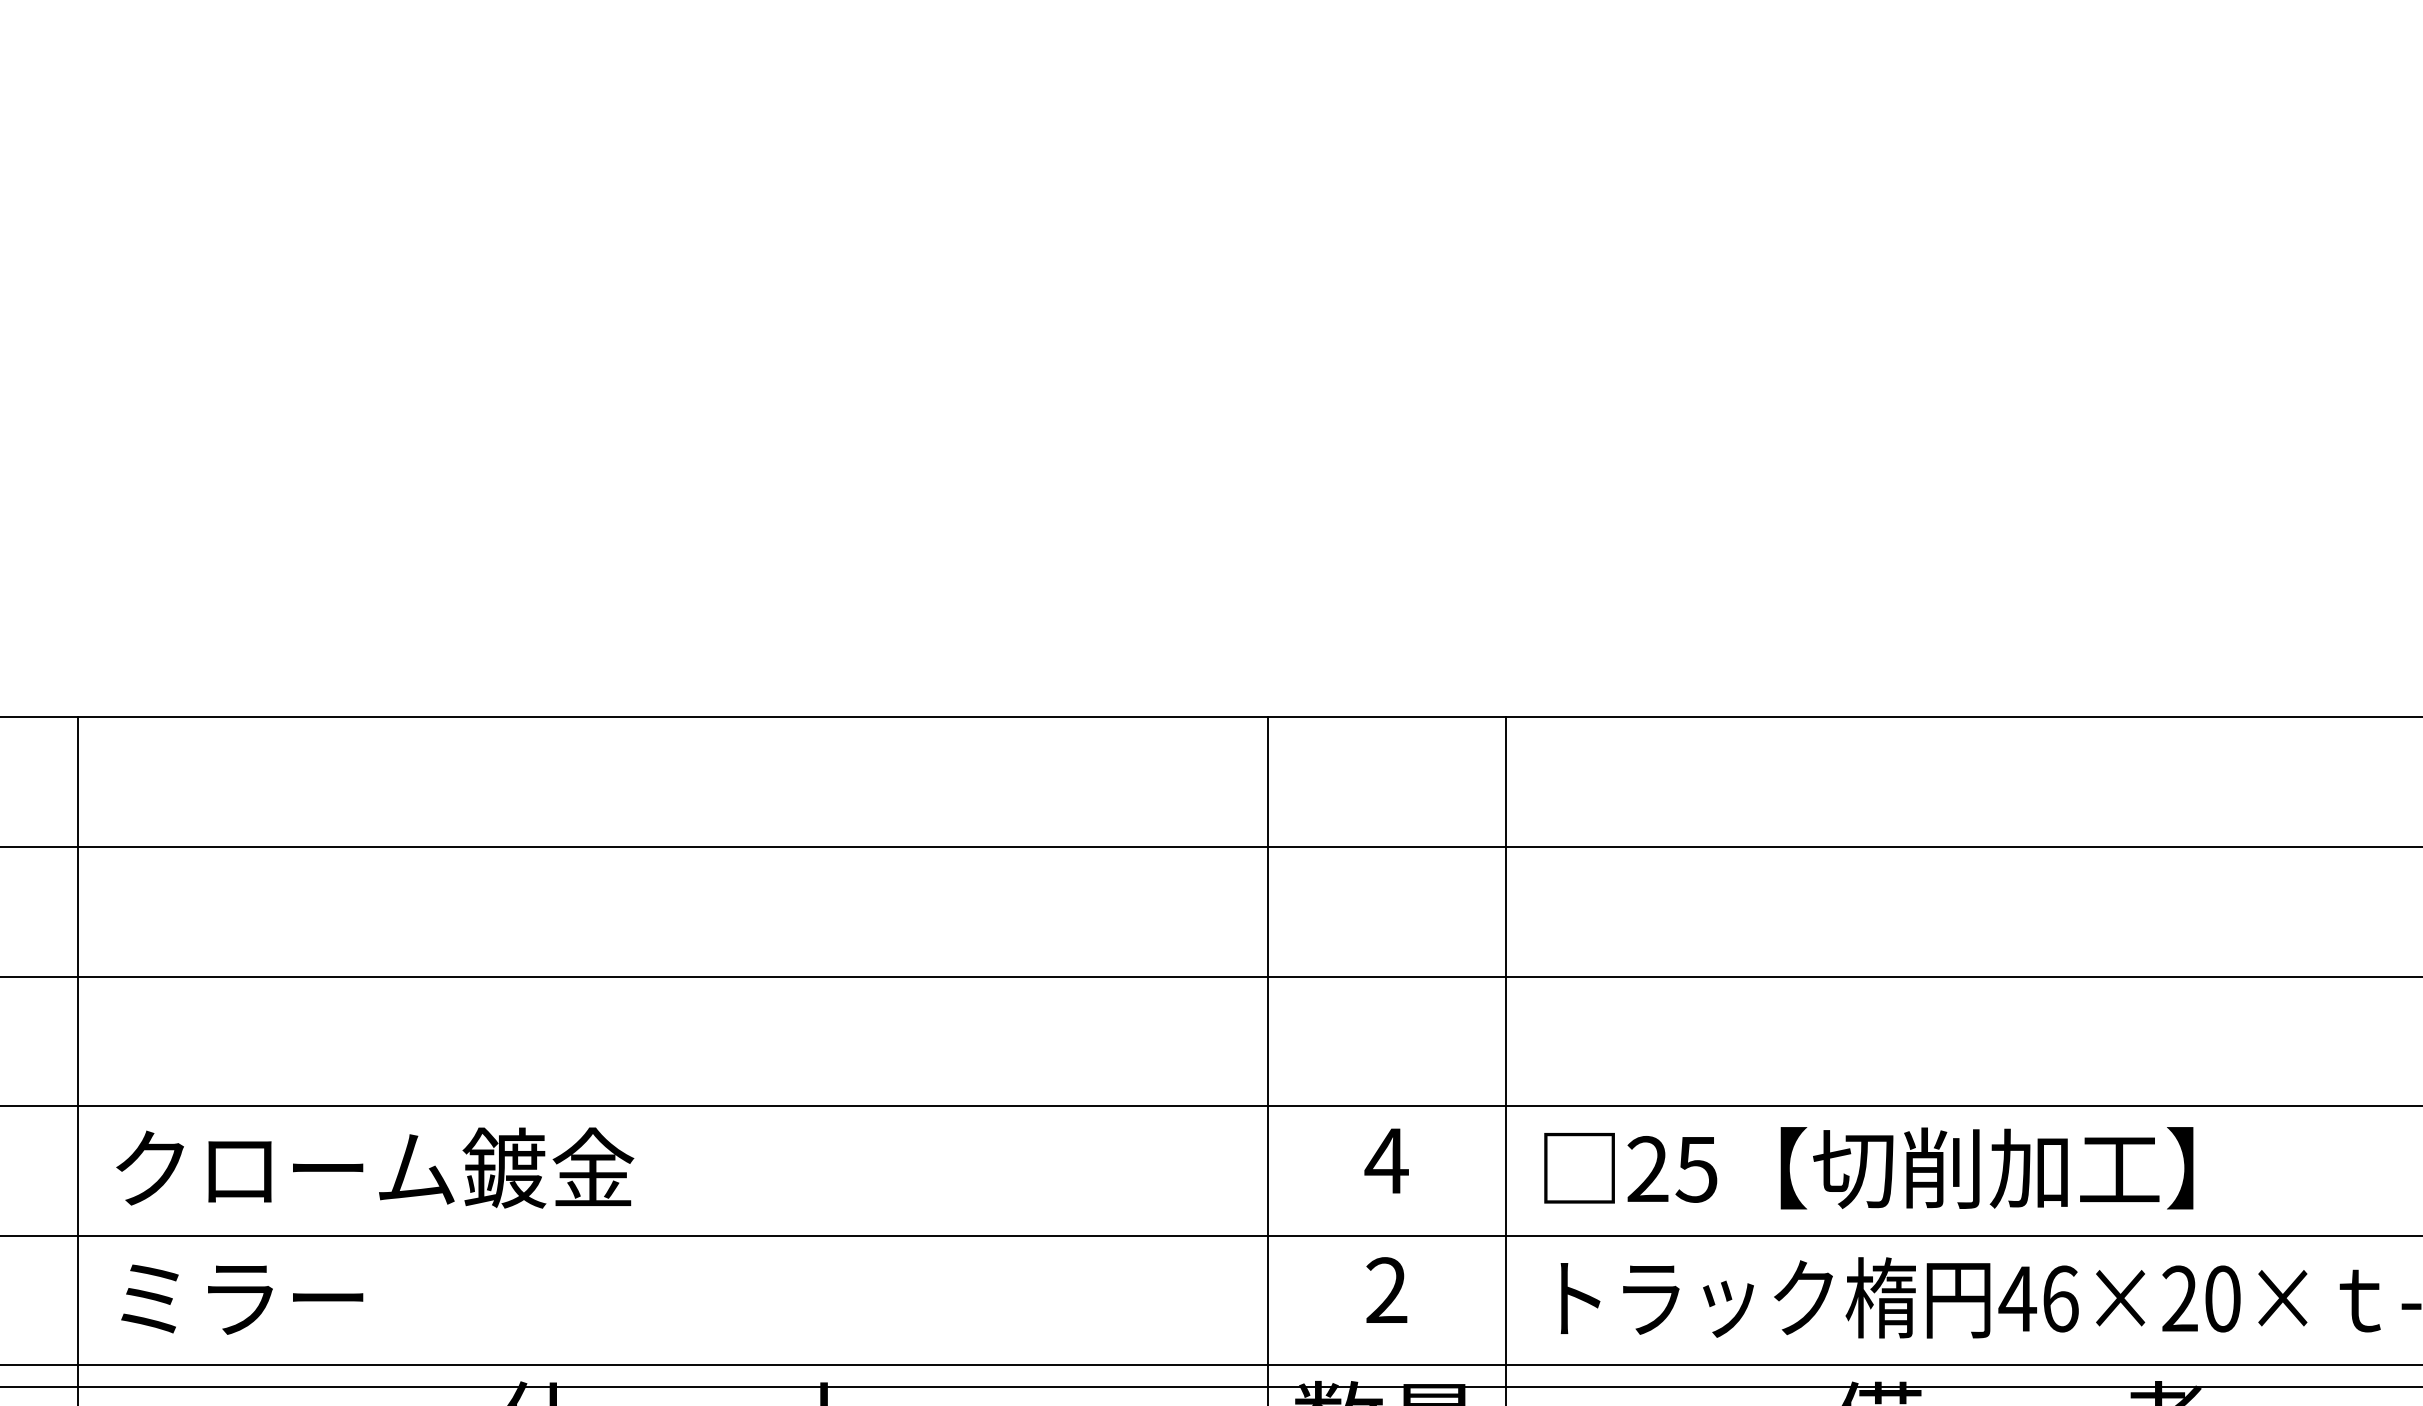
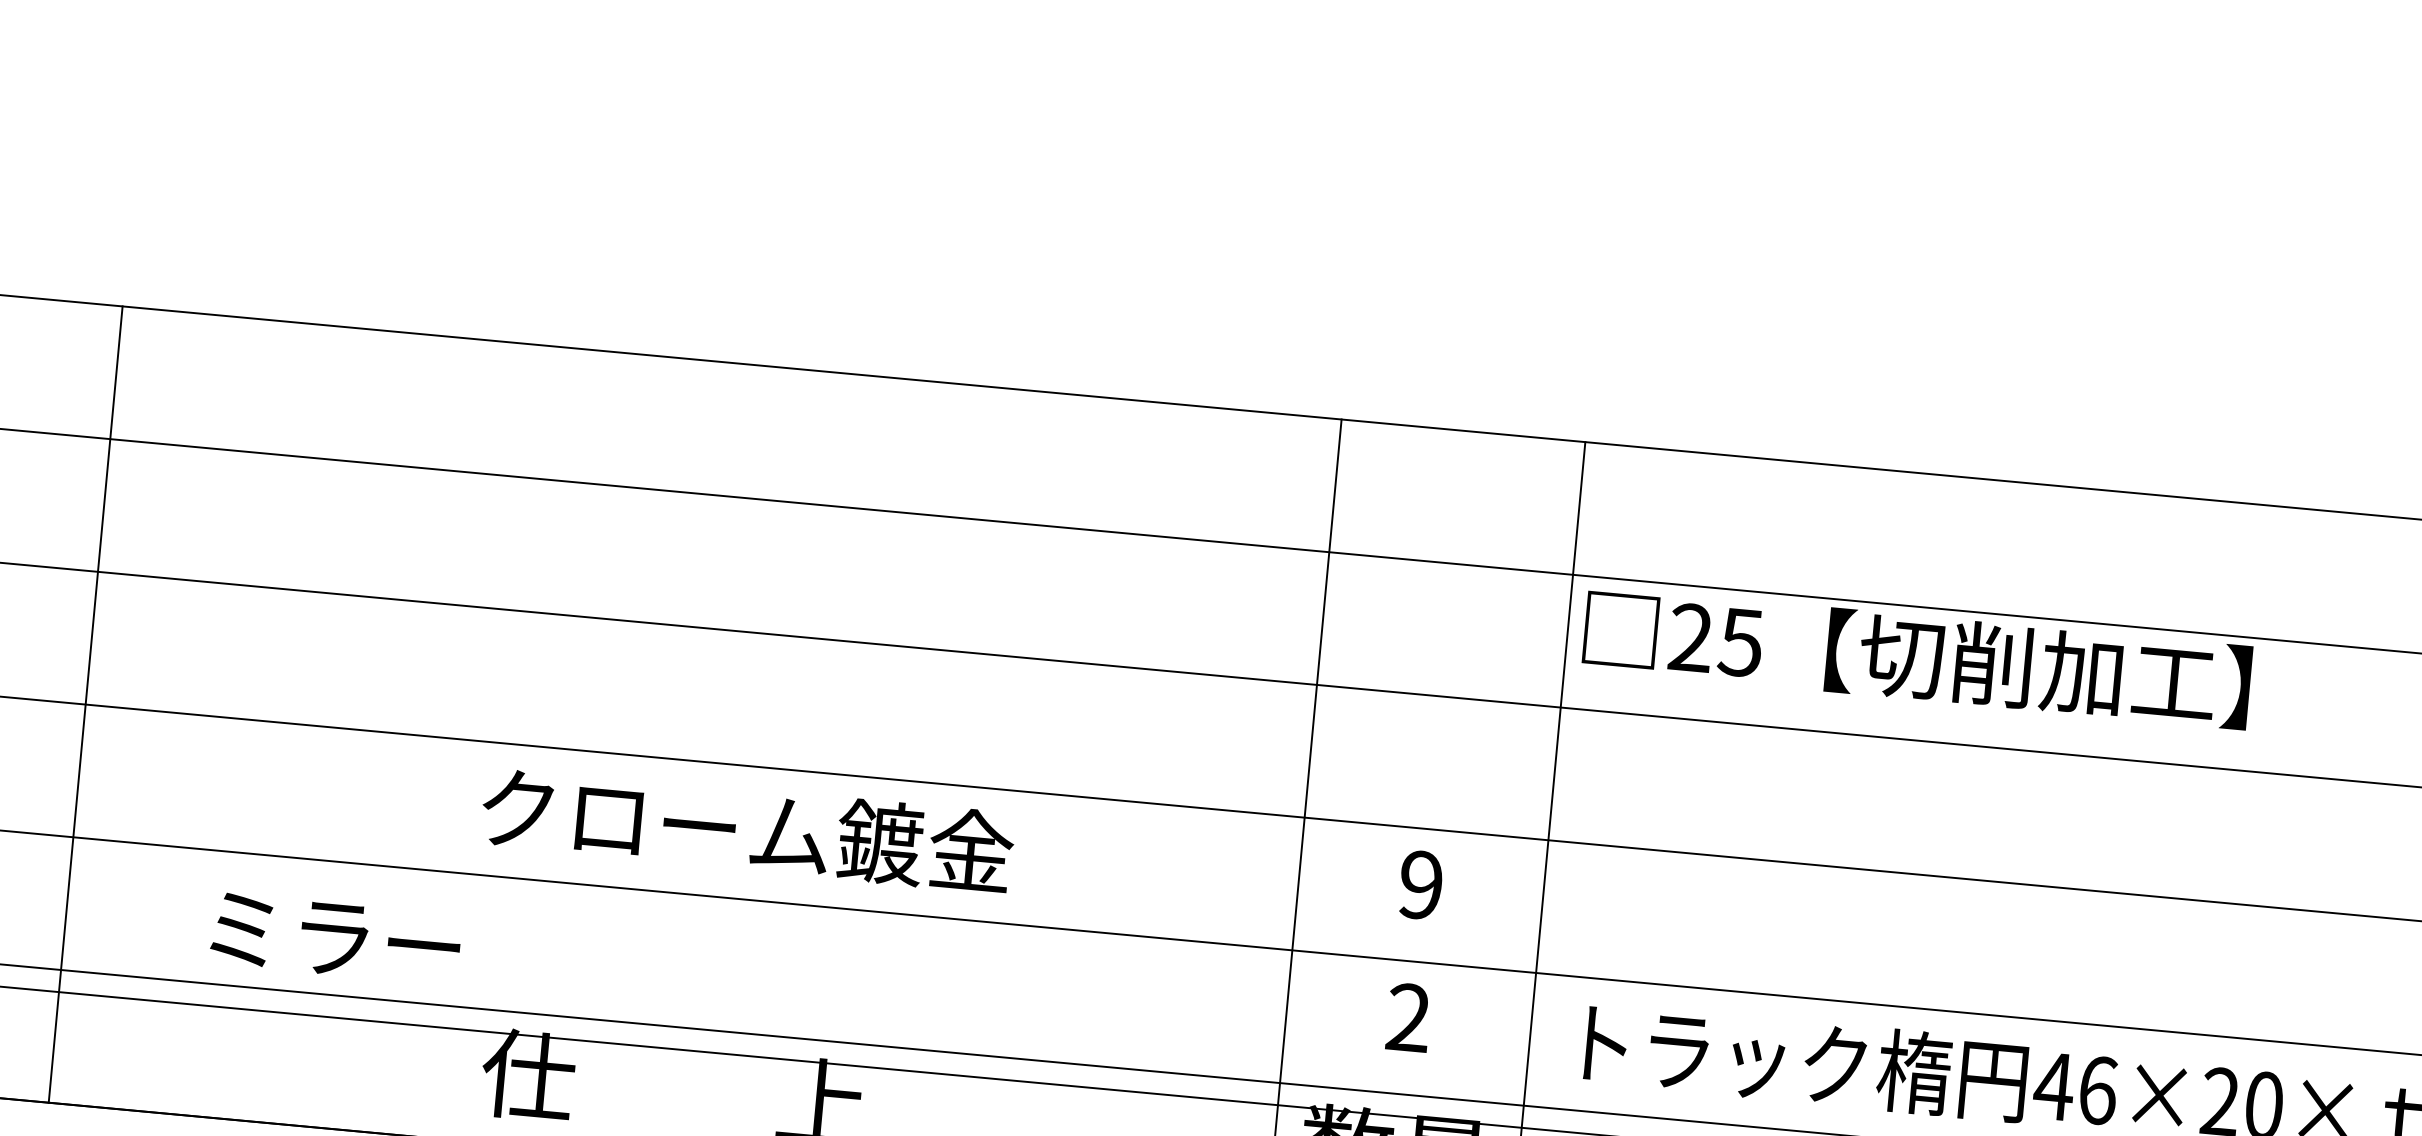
text: (1386, 1160) -> (1420, 884), 4 -> 9
text: (375, 1167) -> (748, 829), moved
text: (1868, 1168) -> (1916, 657), moved
text: (242, 1299) -> (336, 938), moved

